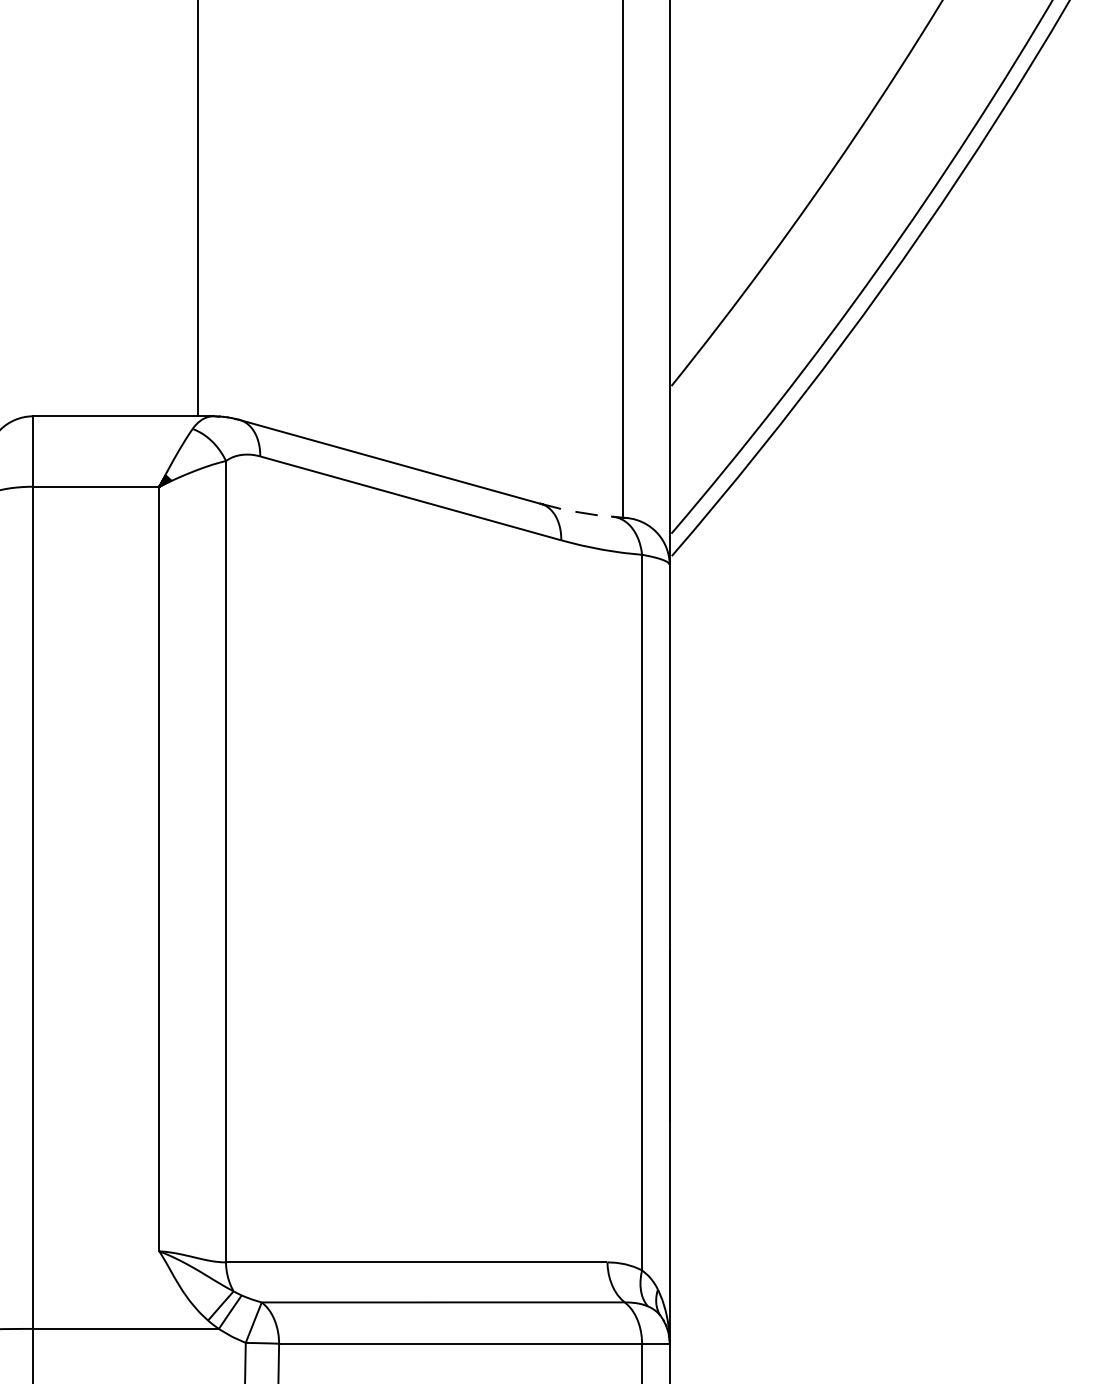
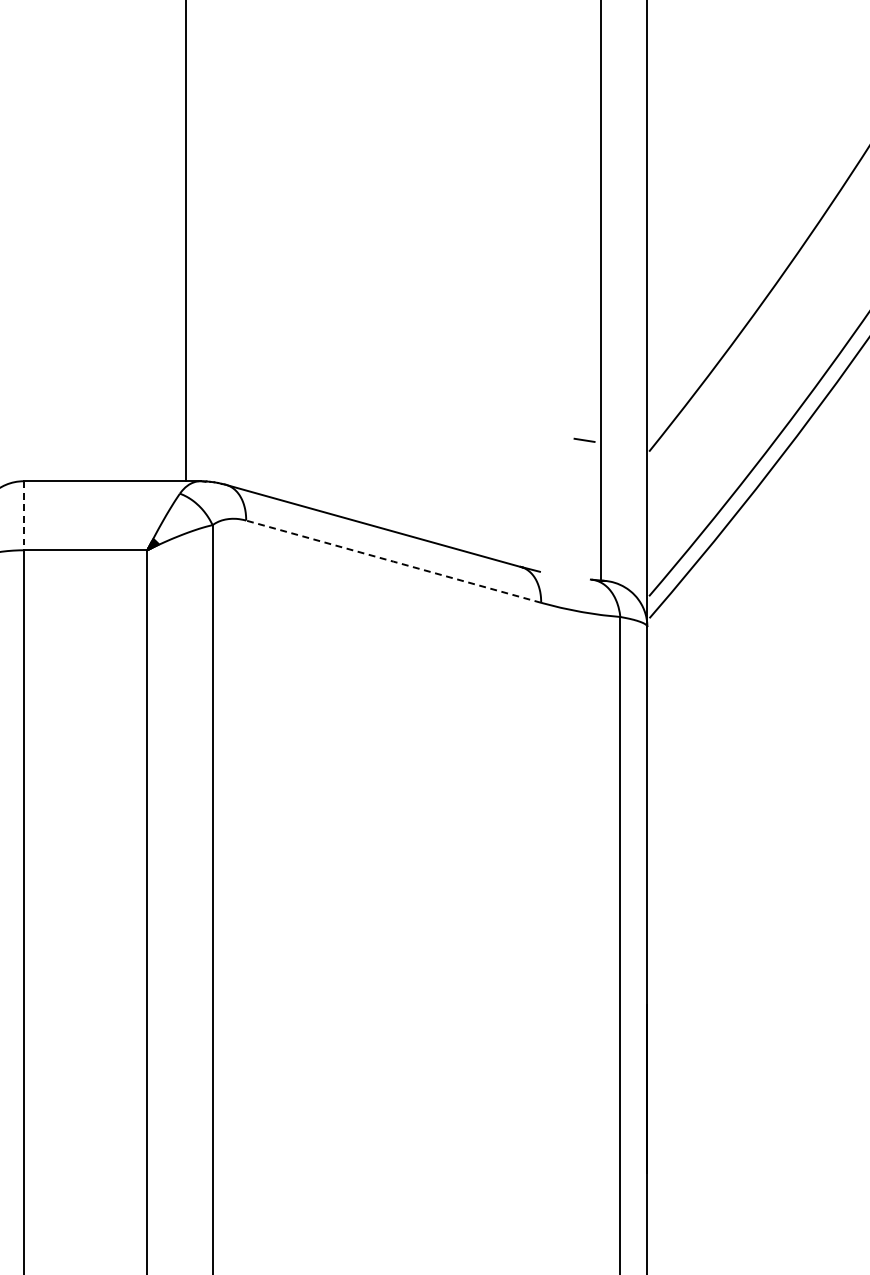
line: (33, 452) -> (23, 516), solid -> dashed
line: (410, 498) -> (393, 561), solid -> dashed
line: (586, 513) -> (584, 440), moved

